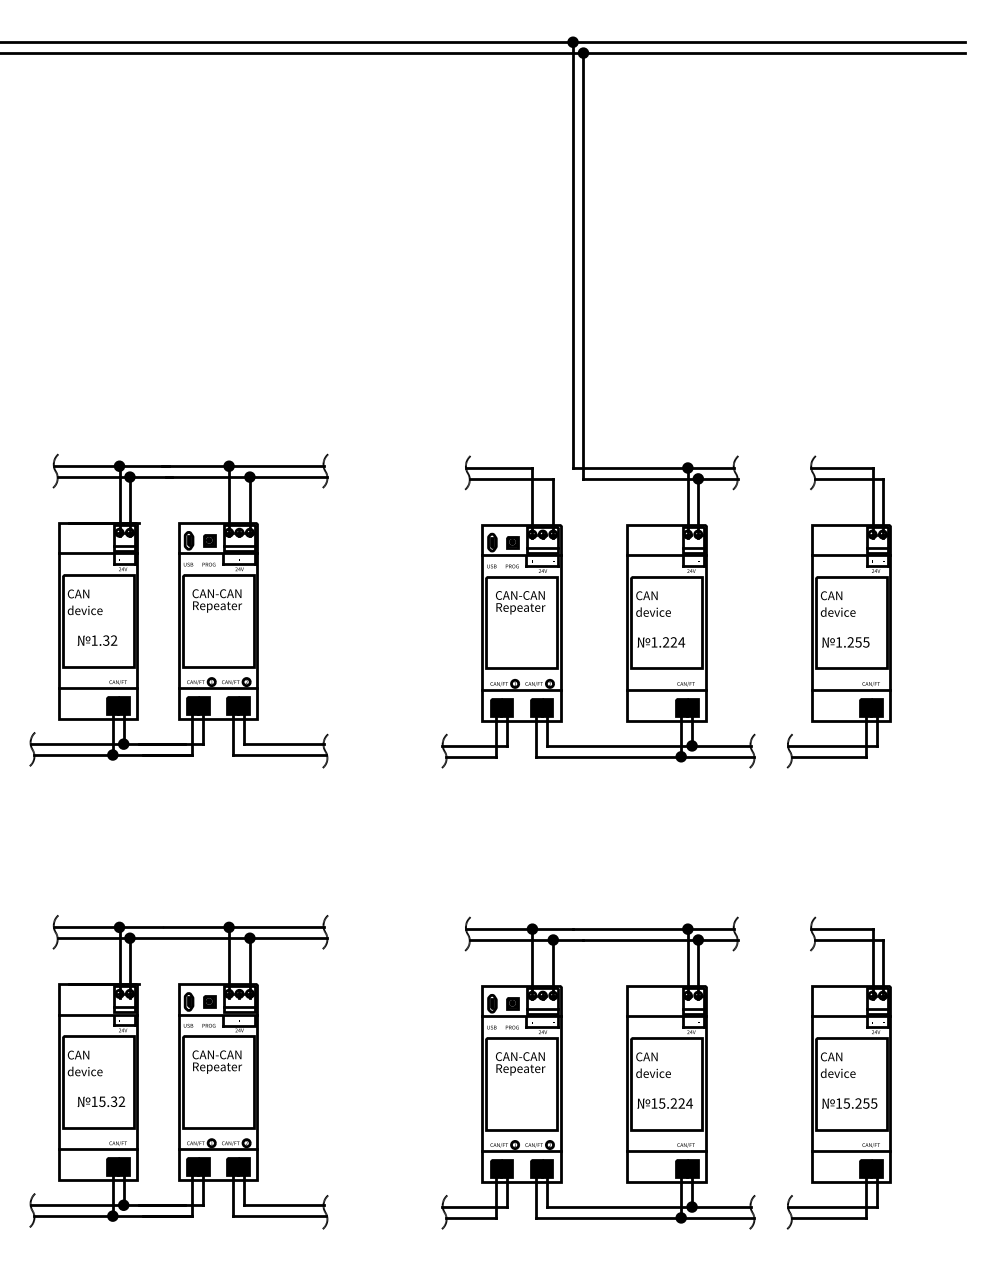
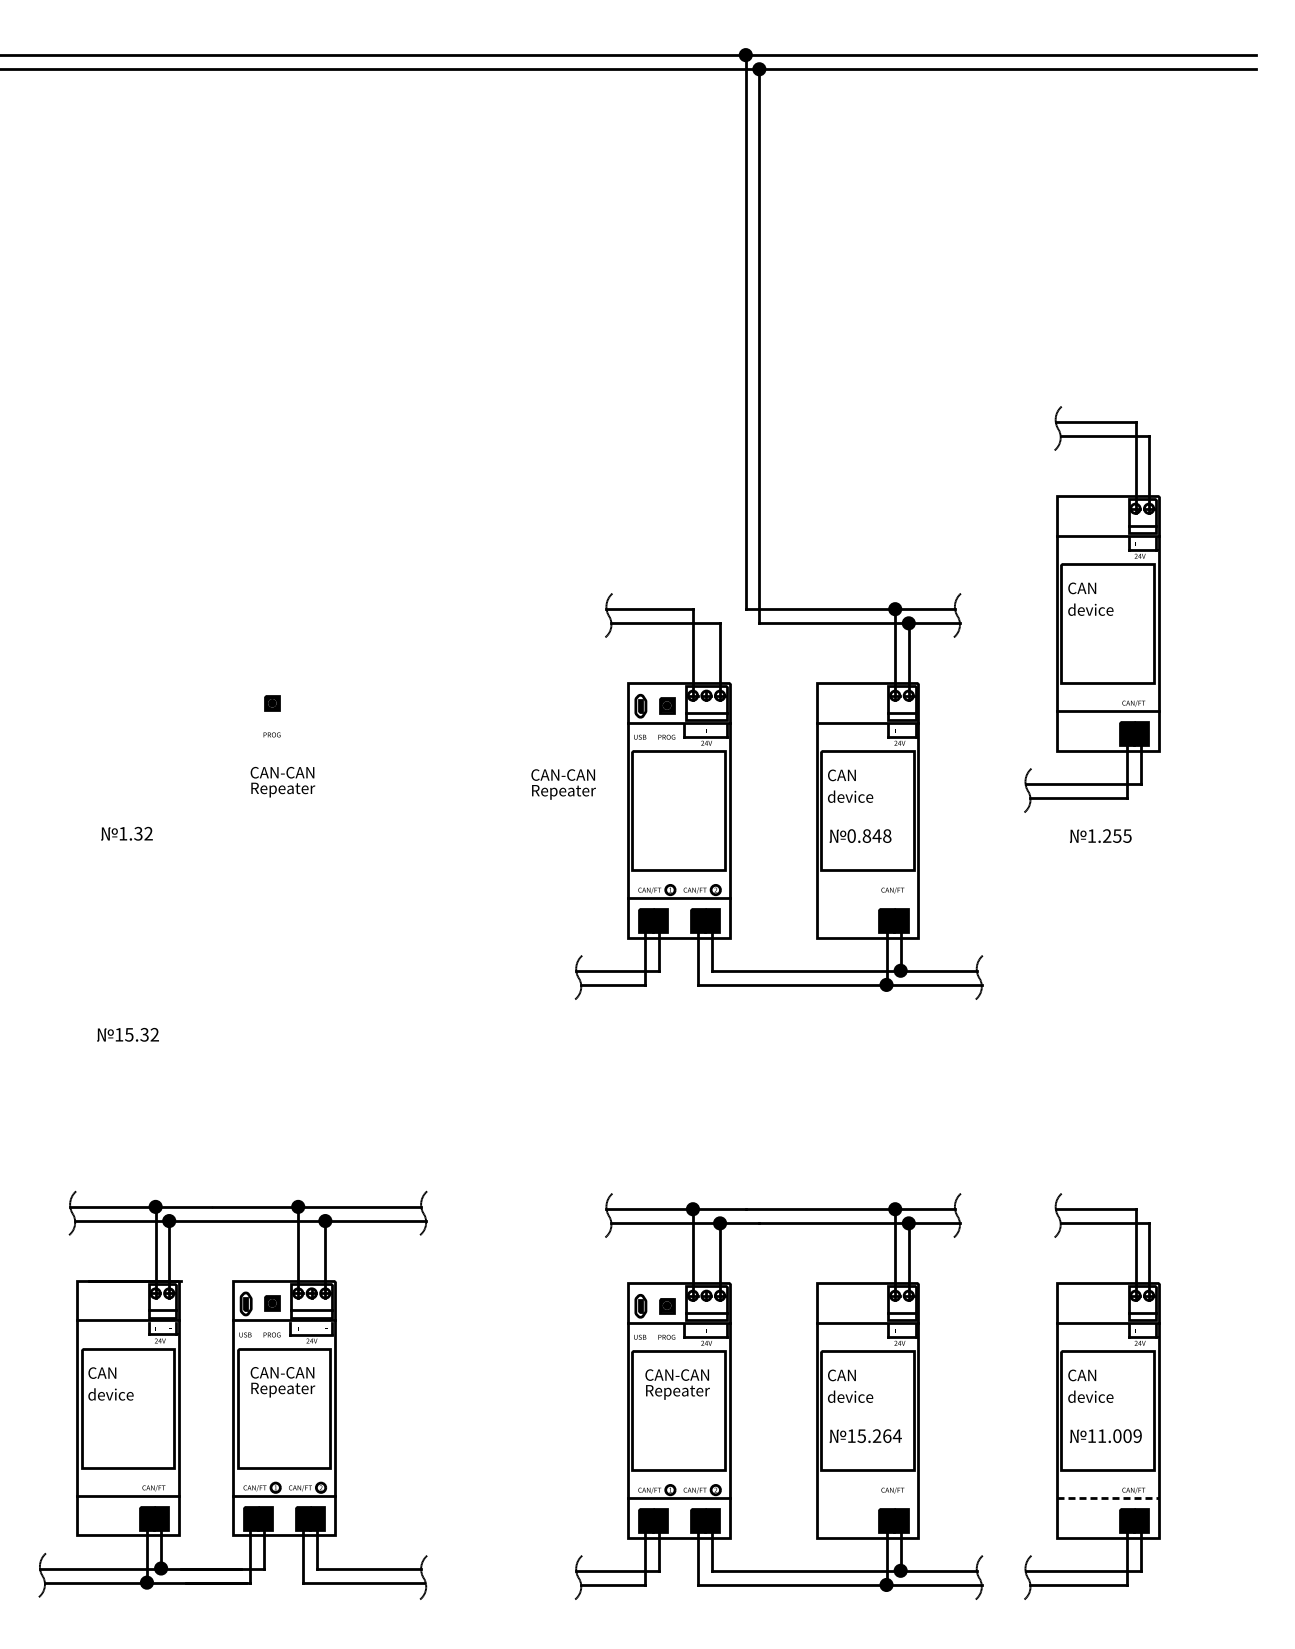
text: (520, 602) -> (563, 784), moved
part: (178, 610) -> (232, 794), removed
part: (839, 611) -> (1092, 609), moved
text: (668, 641) -> (869, 835), 1.224 -> 0.848
line: (666, 690) -> (867, 898), removed
text: (100, 1101) -> (127, 1034), moved
text: (681, 1103) -> (887, 1435), 15.224 -> 15.264
text: (860, 1103) -> (1119, 1435), 15.255 -> 11.009
line: (666, 1151) -> (867, 1498), removed
line: (851, 1151) -> (1107, 1498), solid -> dashed

